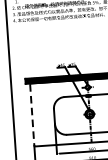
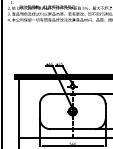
line: (32, 114) -> (19, 108), dashed -> solid

